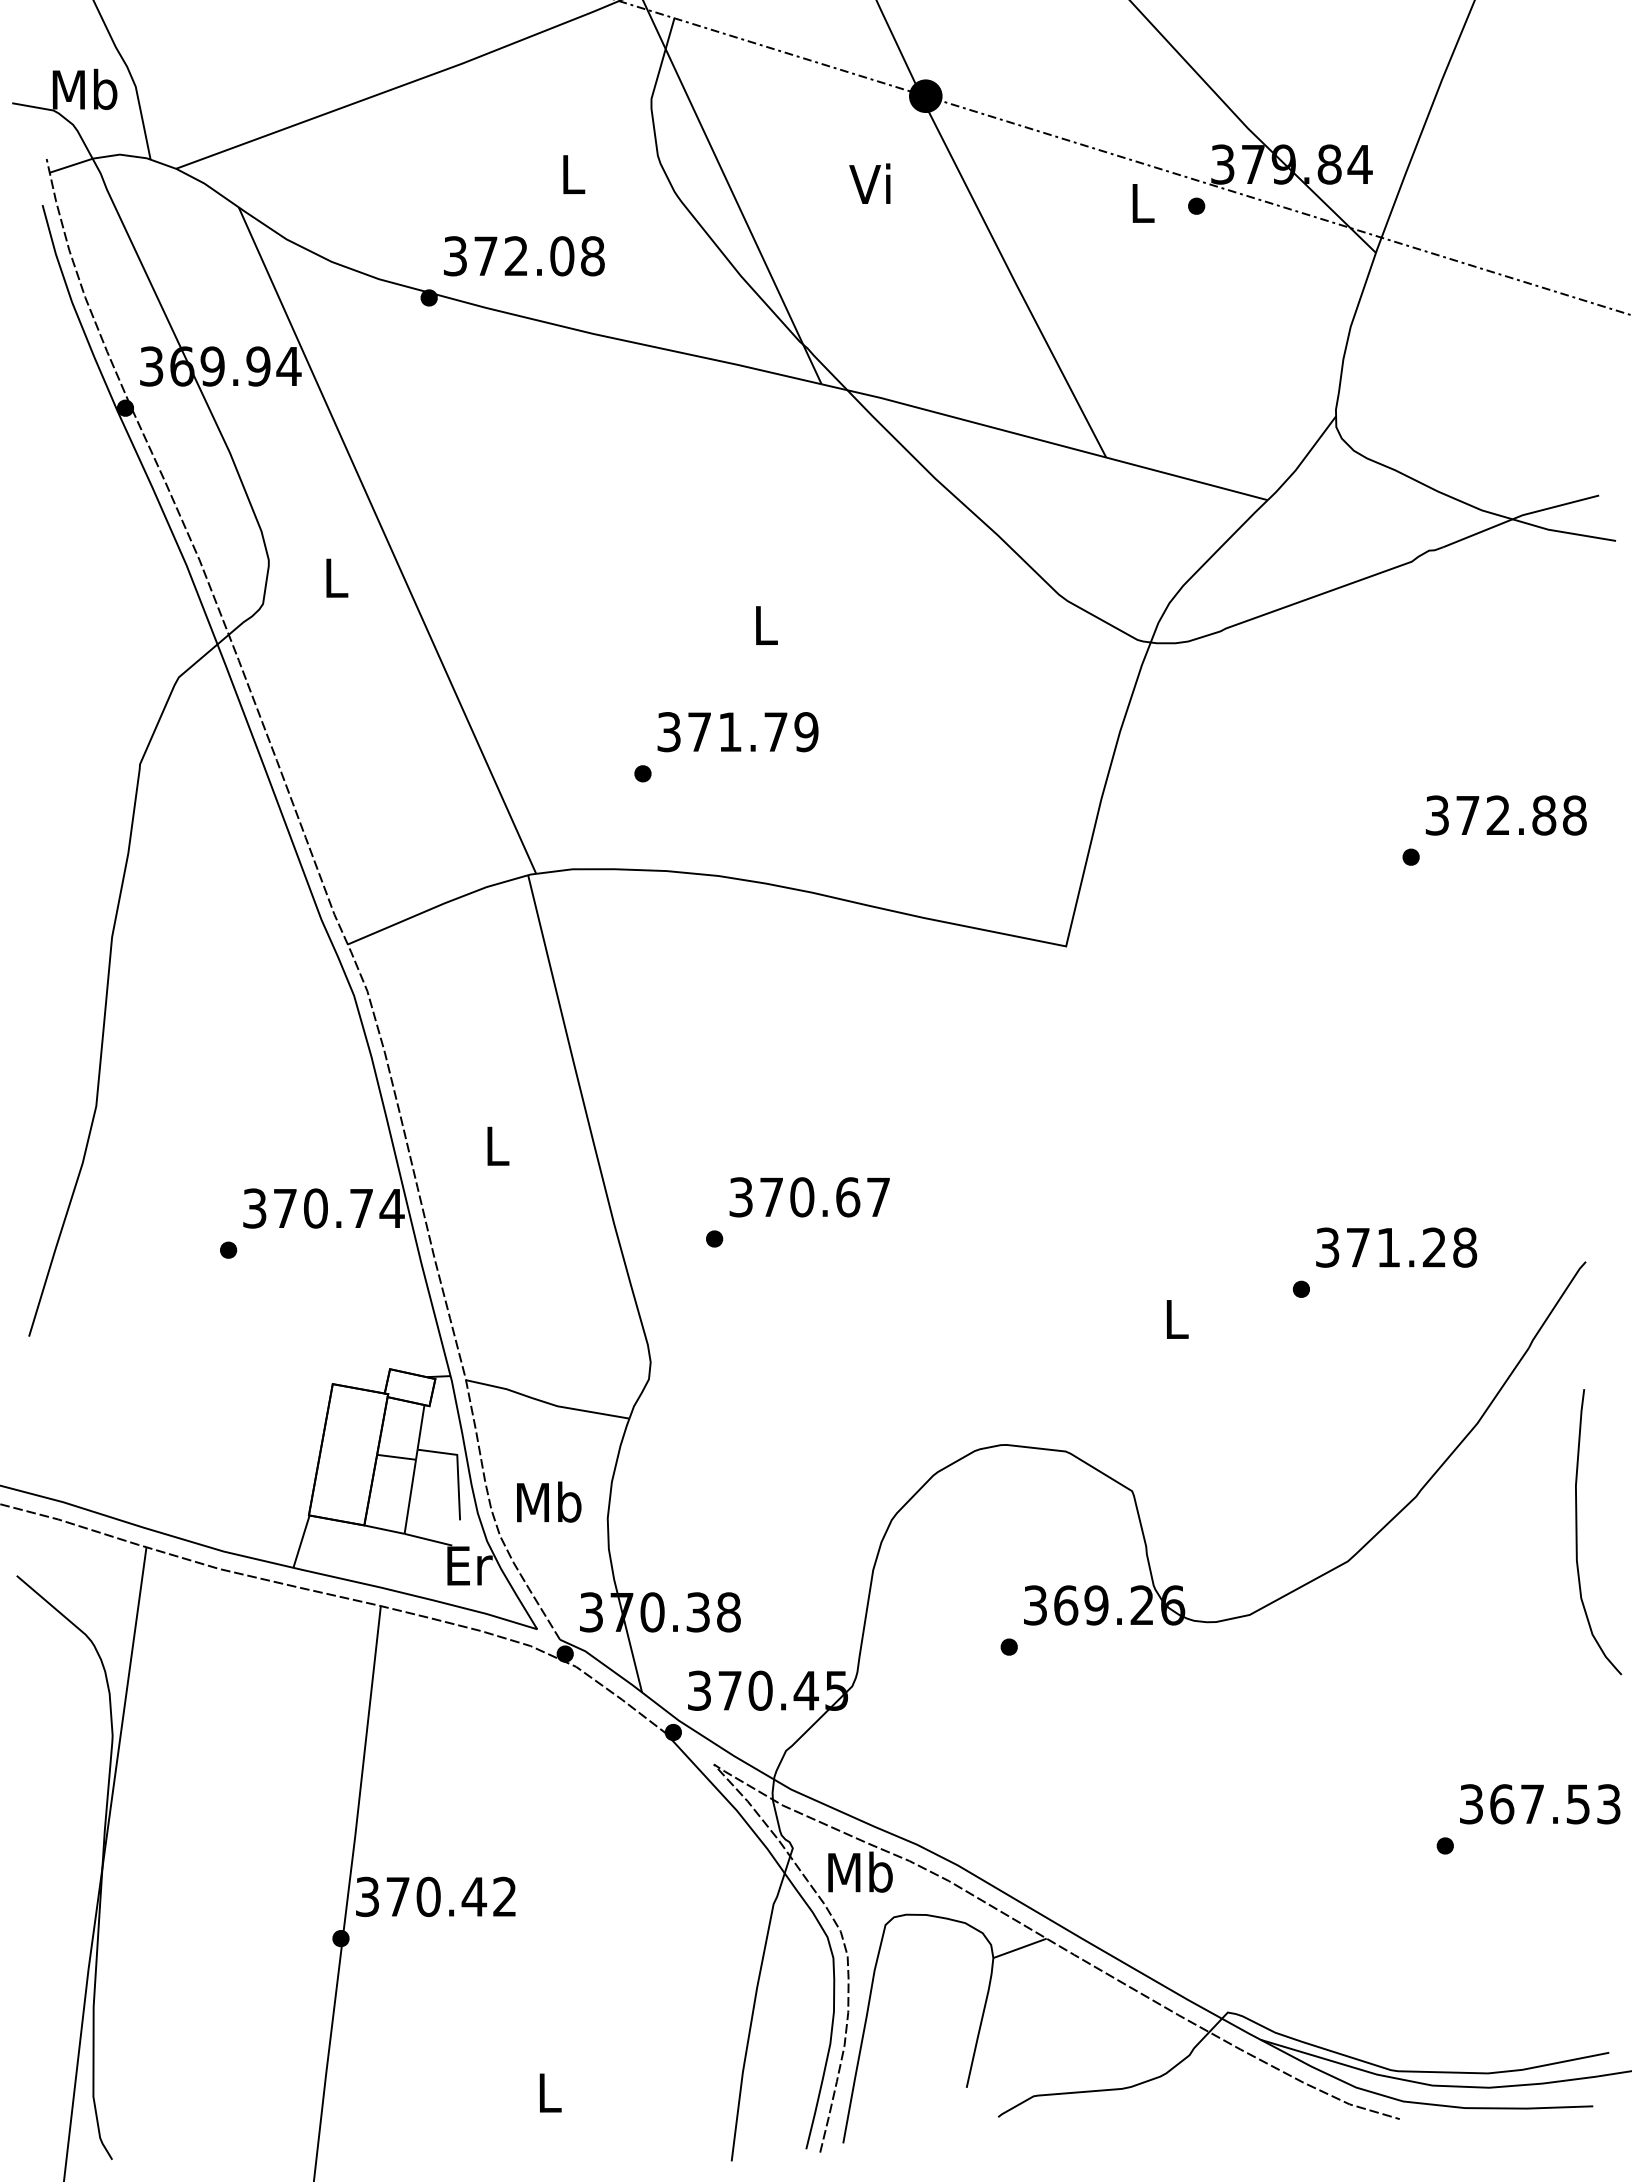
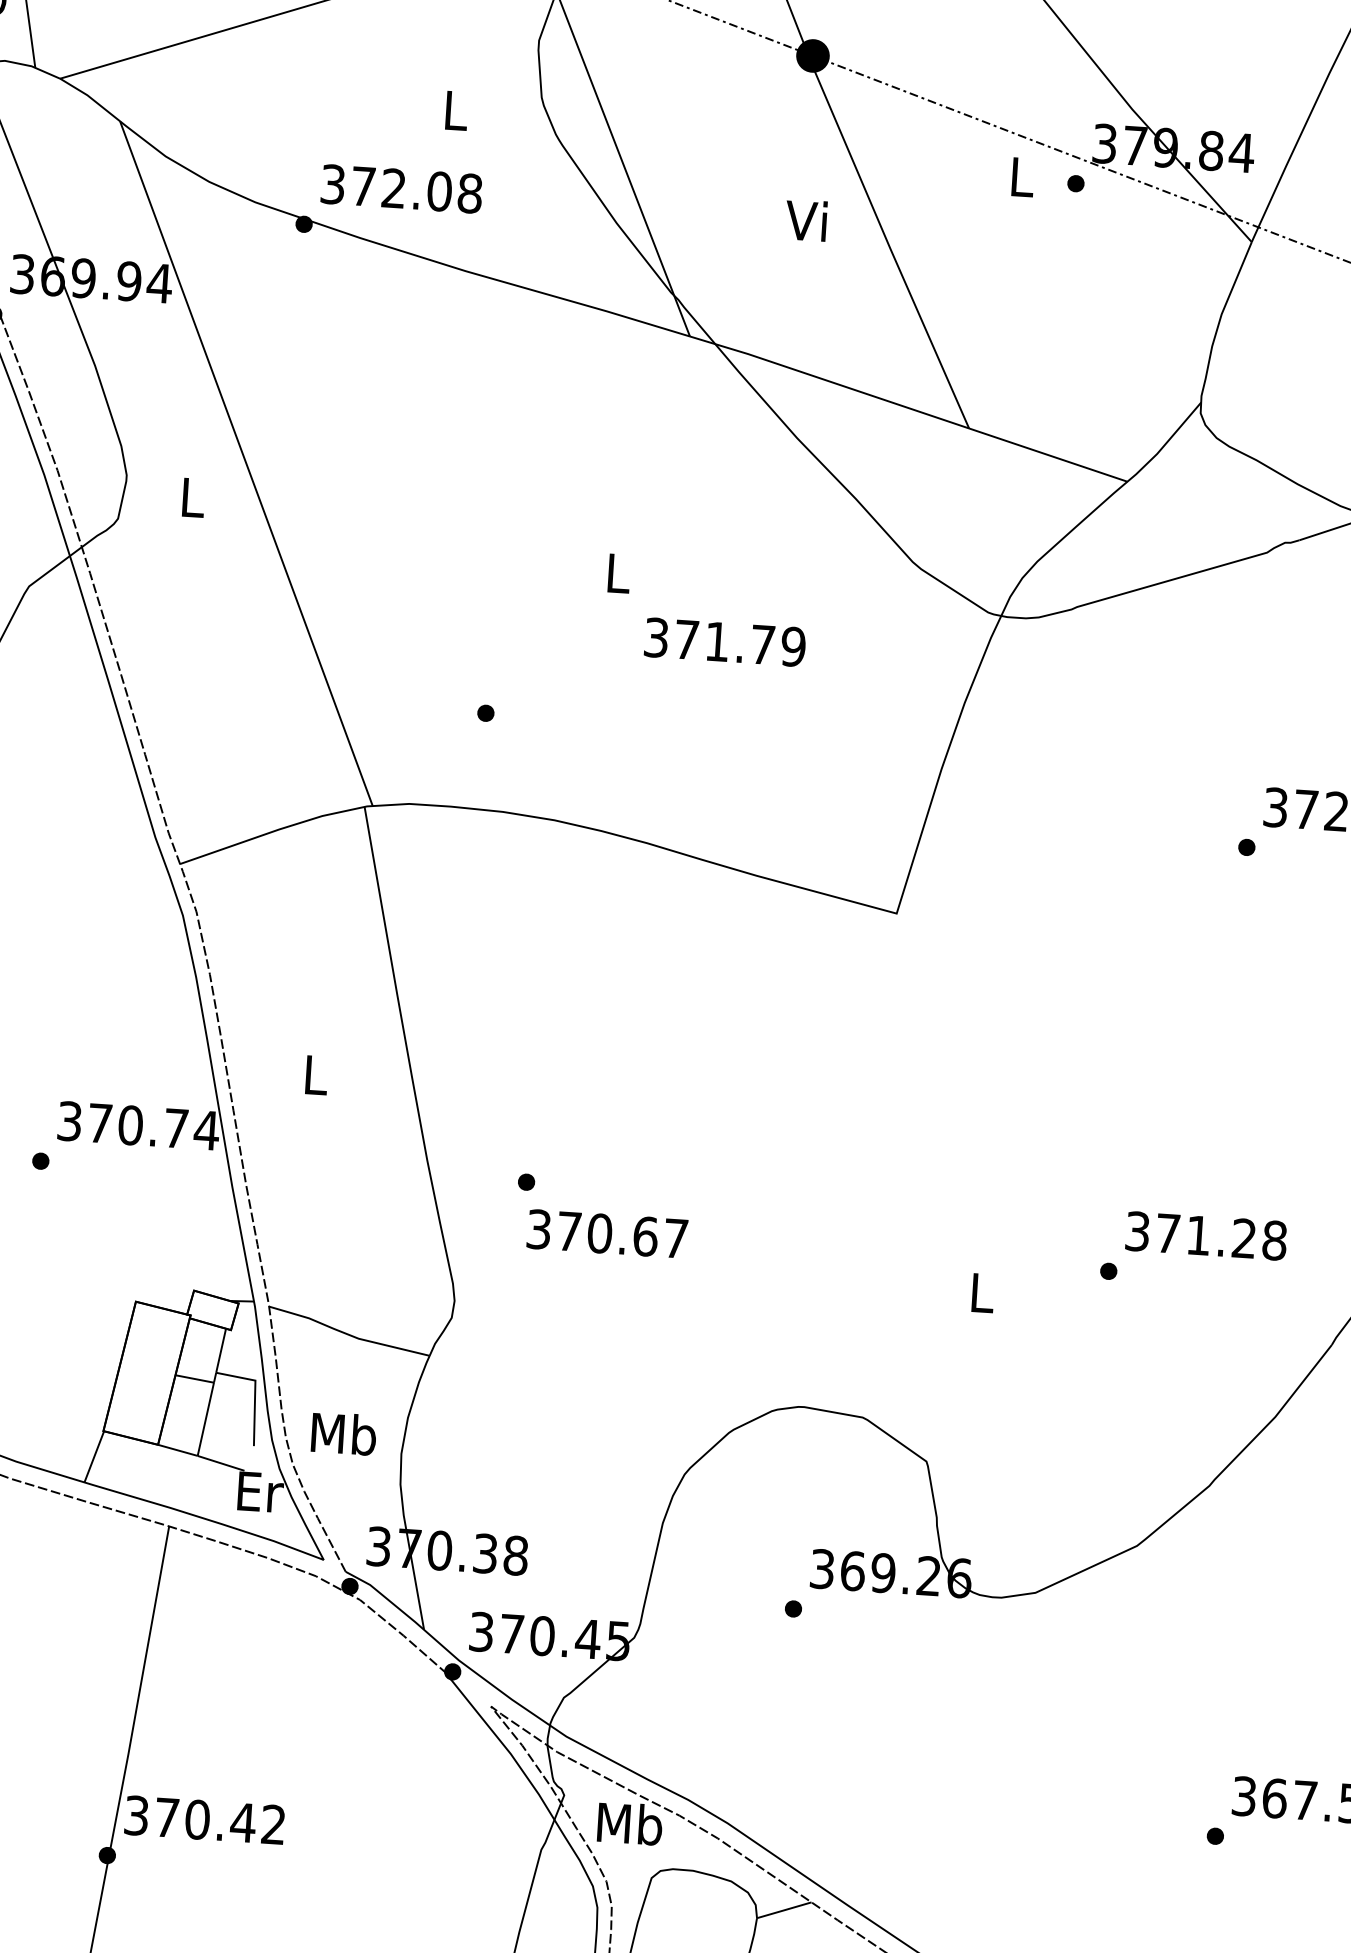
text: (869, 183) -> (805, 220), moved
text: (737, 732) -> (724, 642), moved
text: (809, 1197) -> (607, 1234), moved

